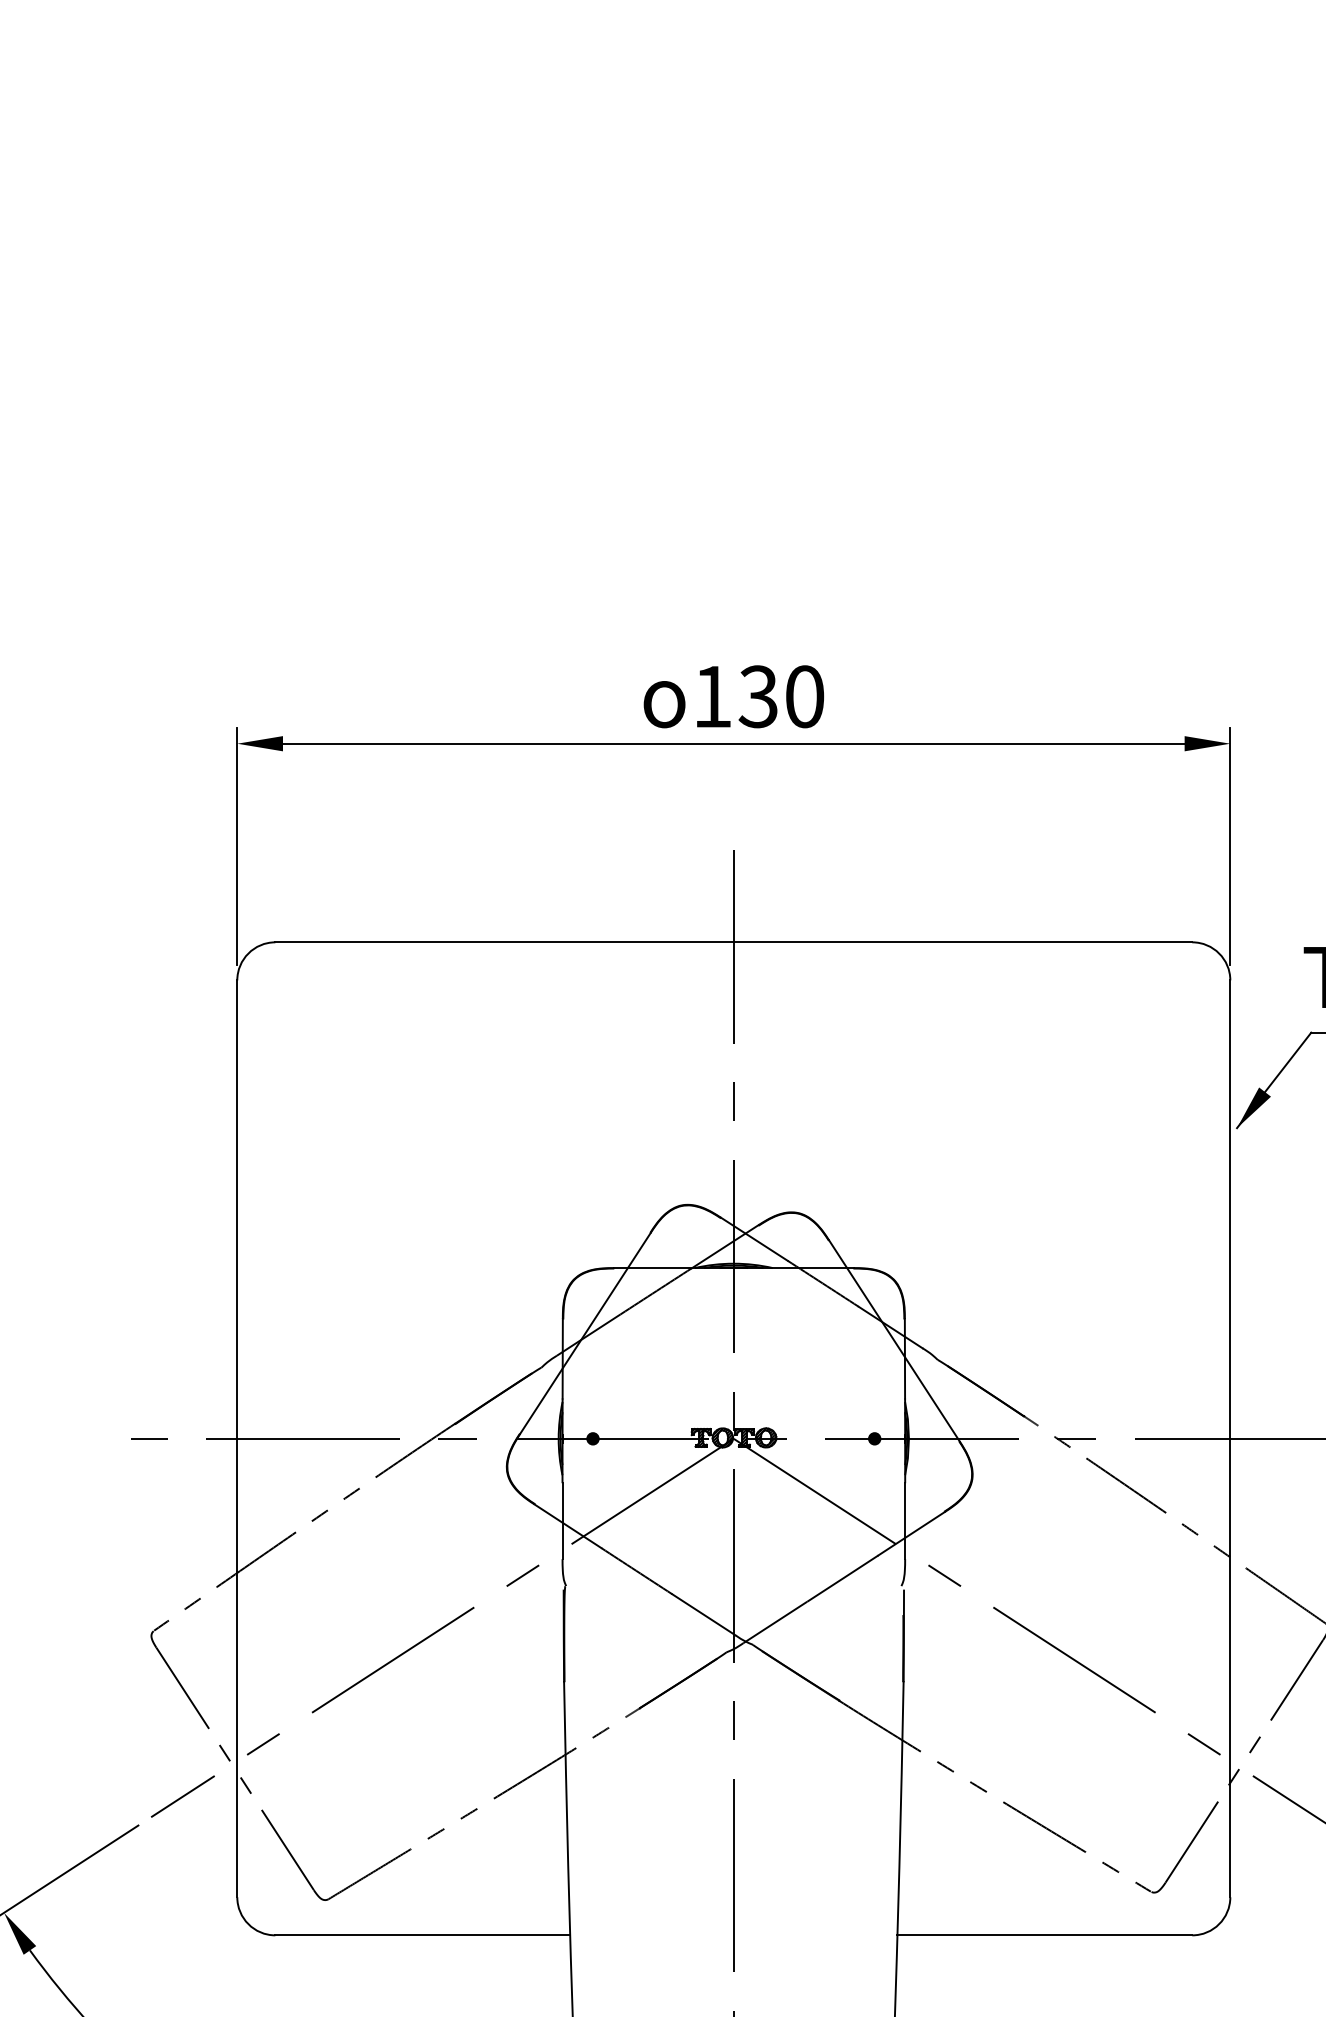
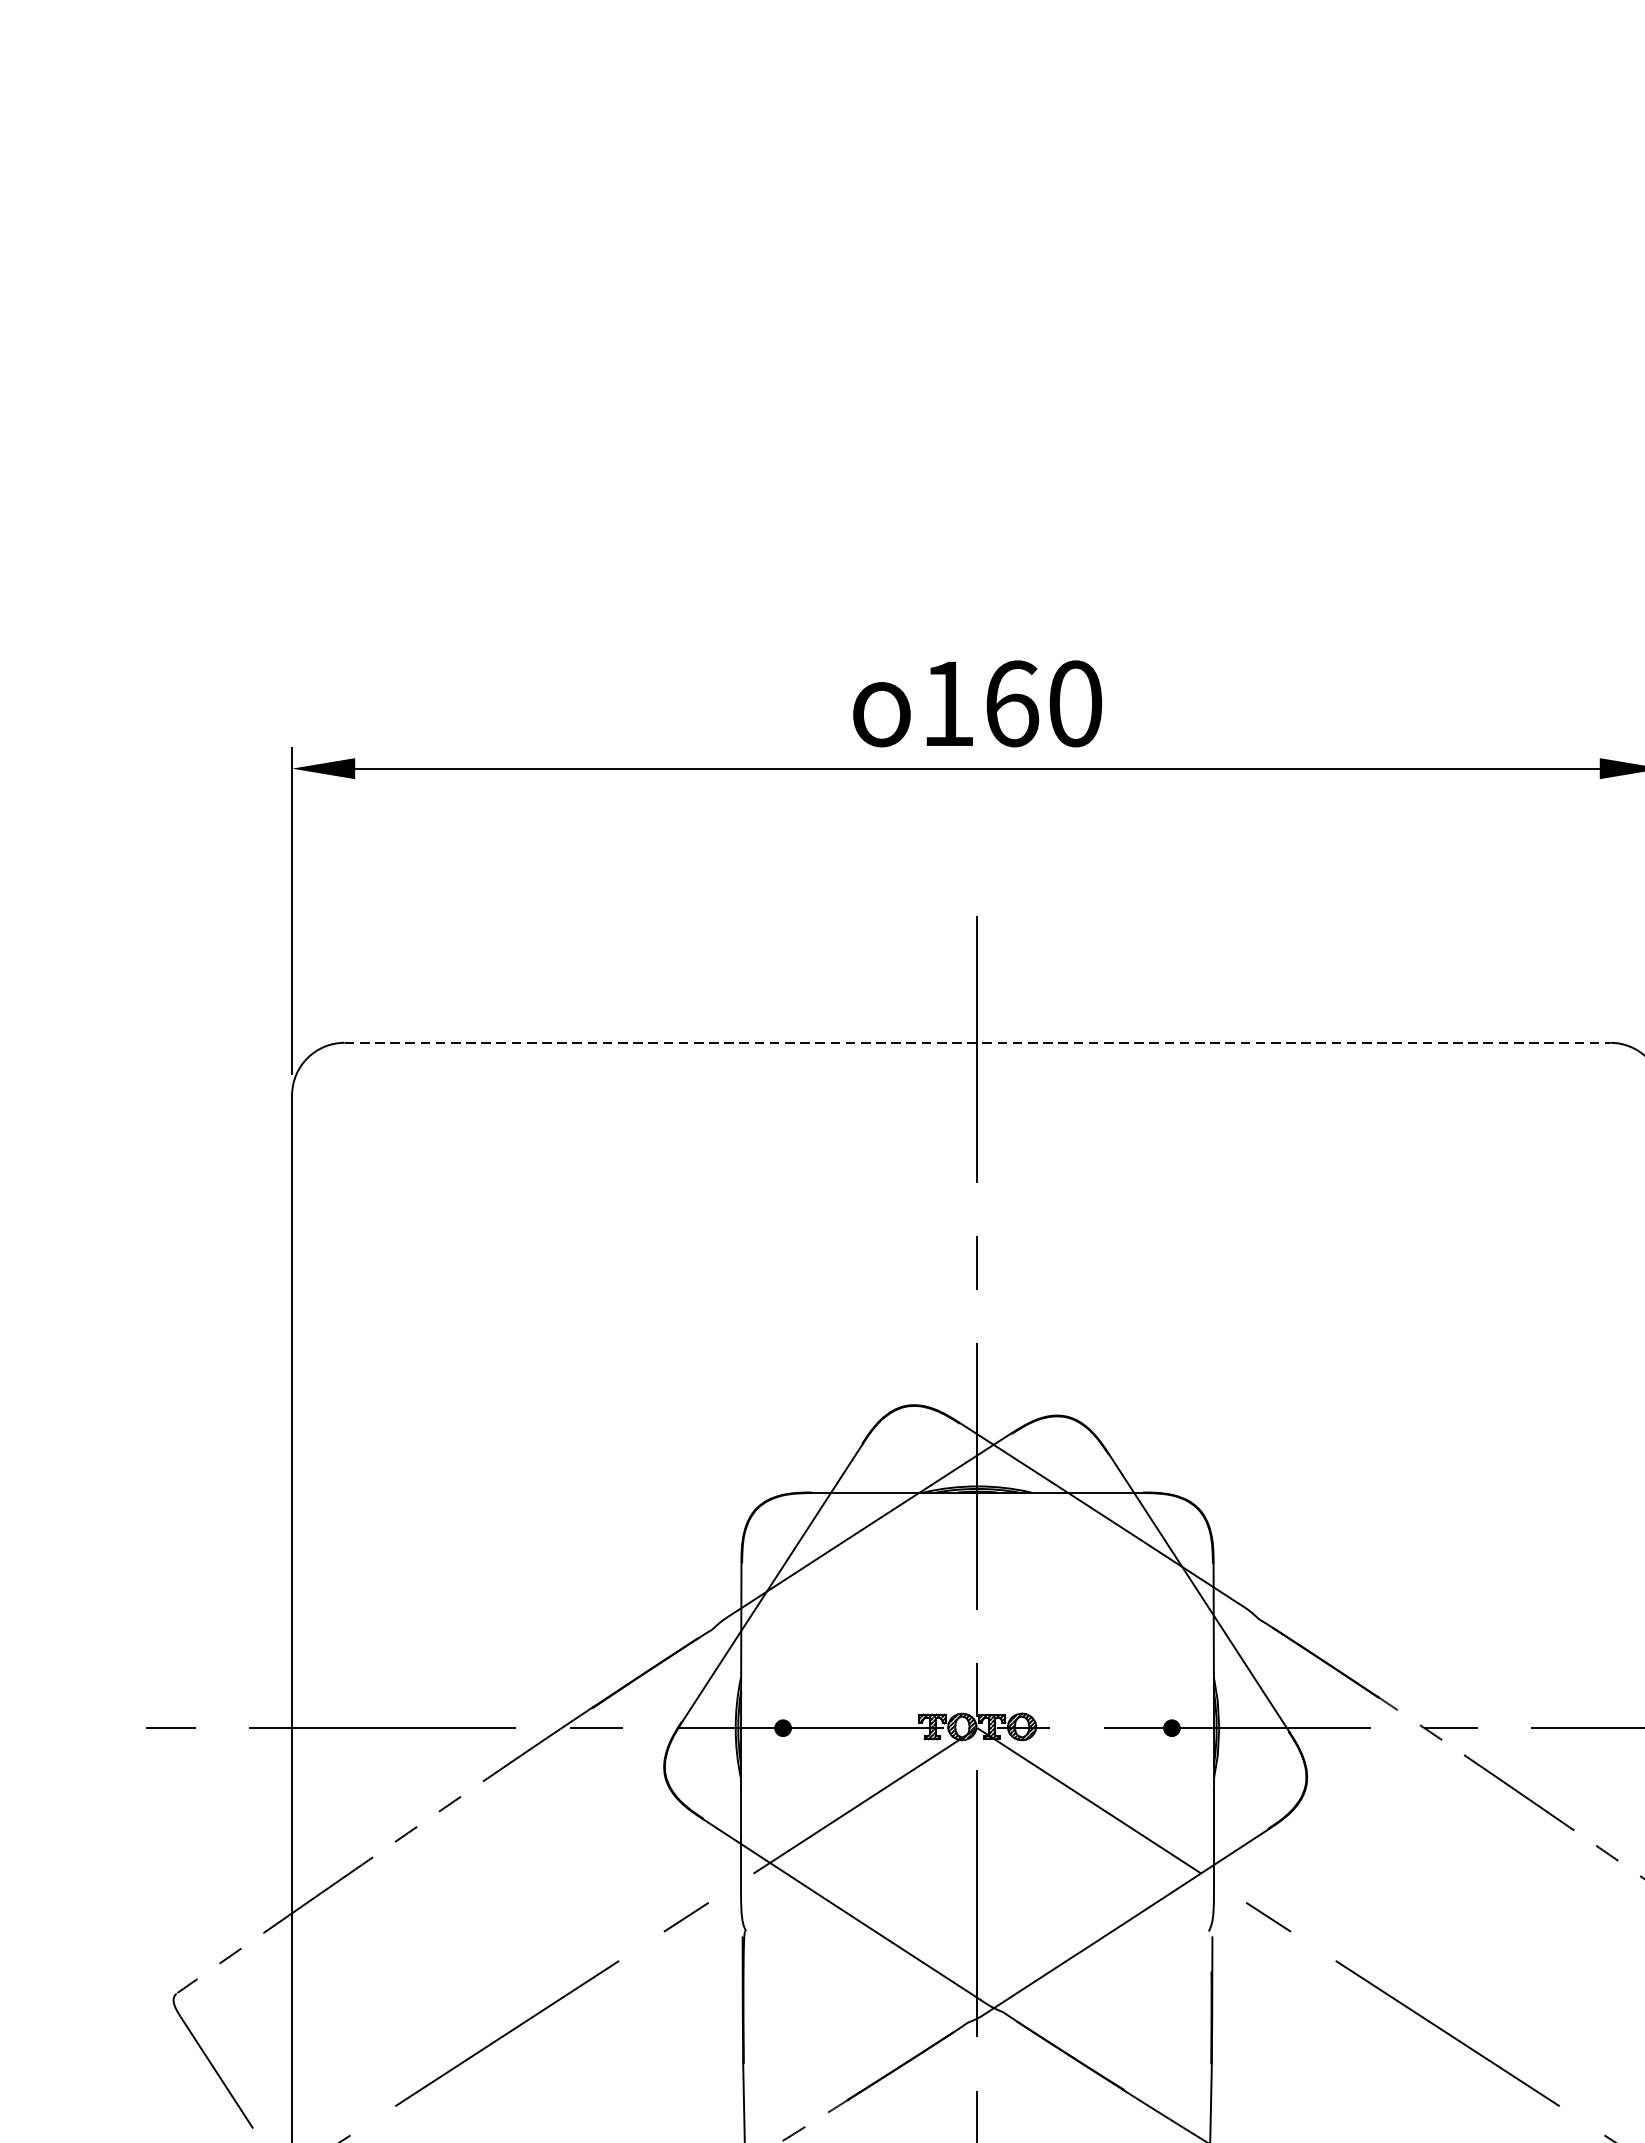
text: (758, 696) -> (1011, 703), 130 -> 160
line: (734, 942) -> (978, 1043), solid -> dashed

